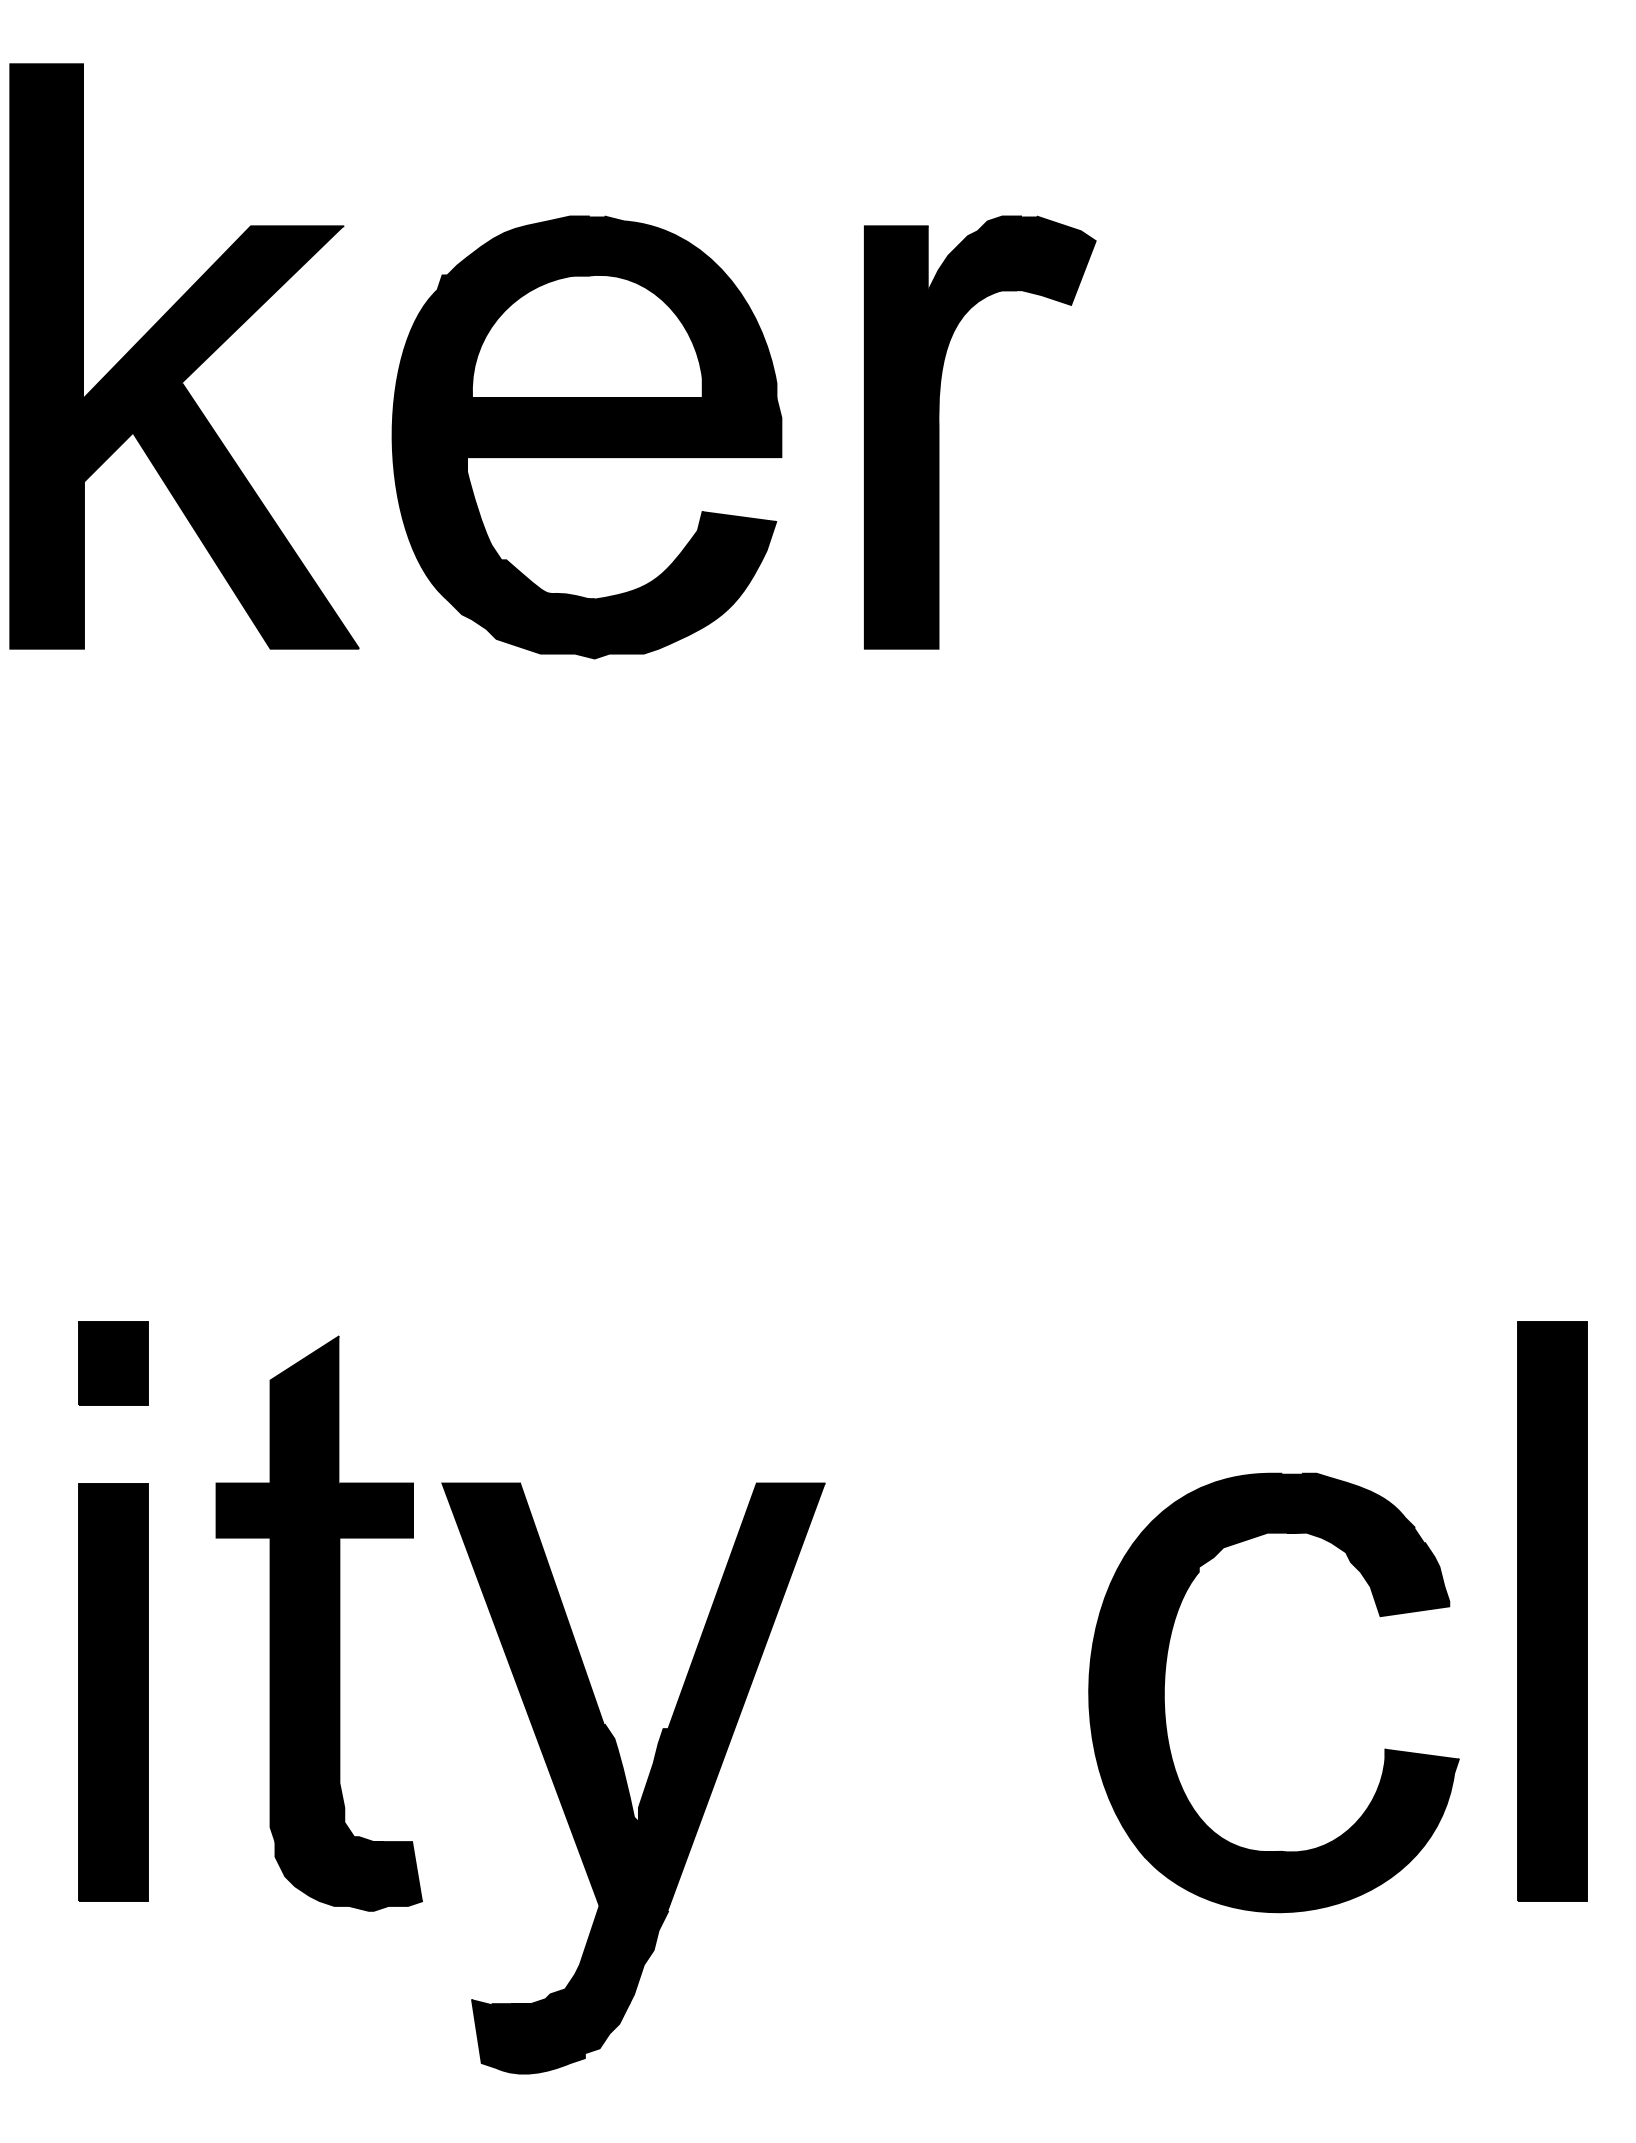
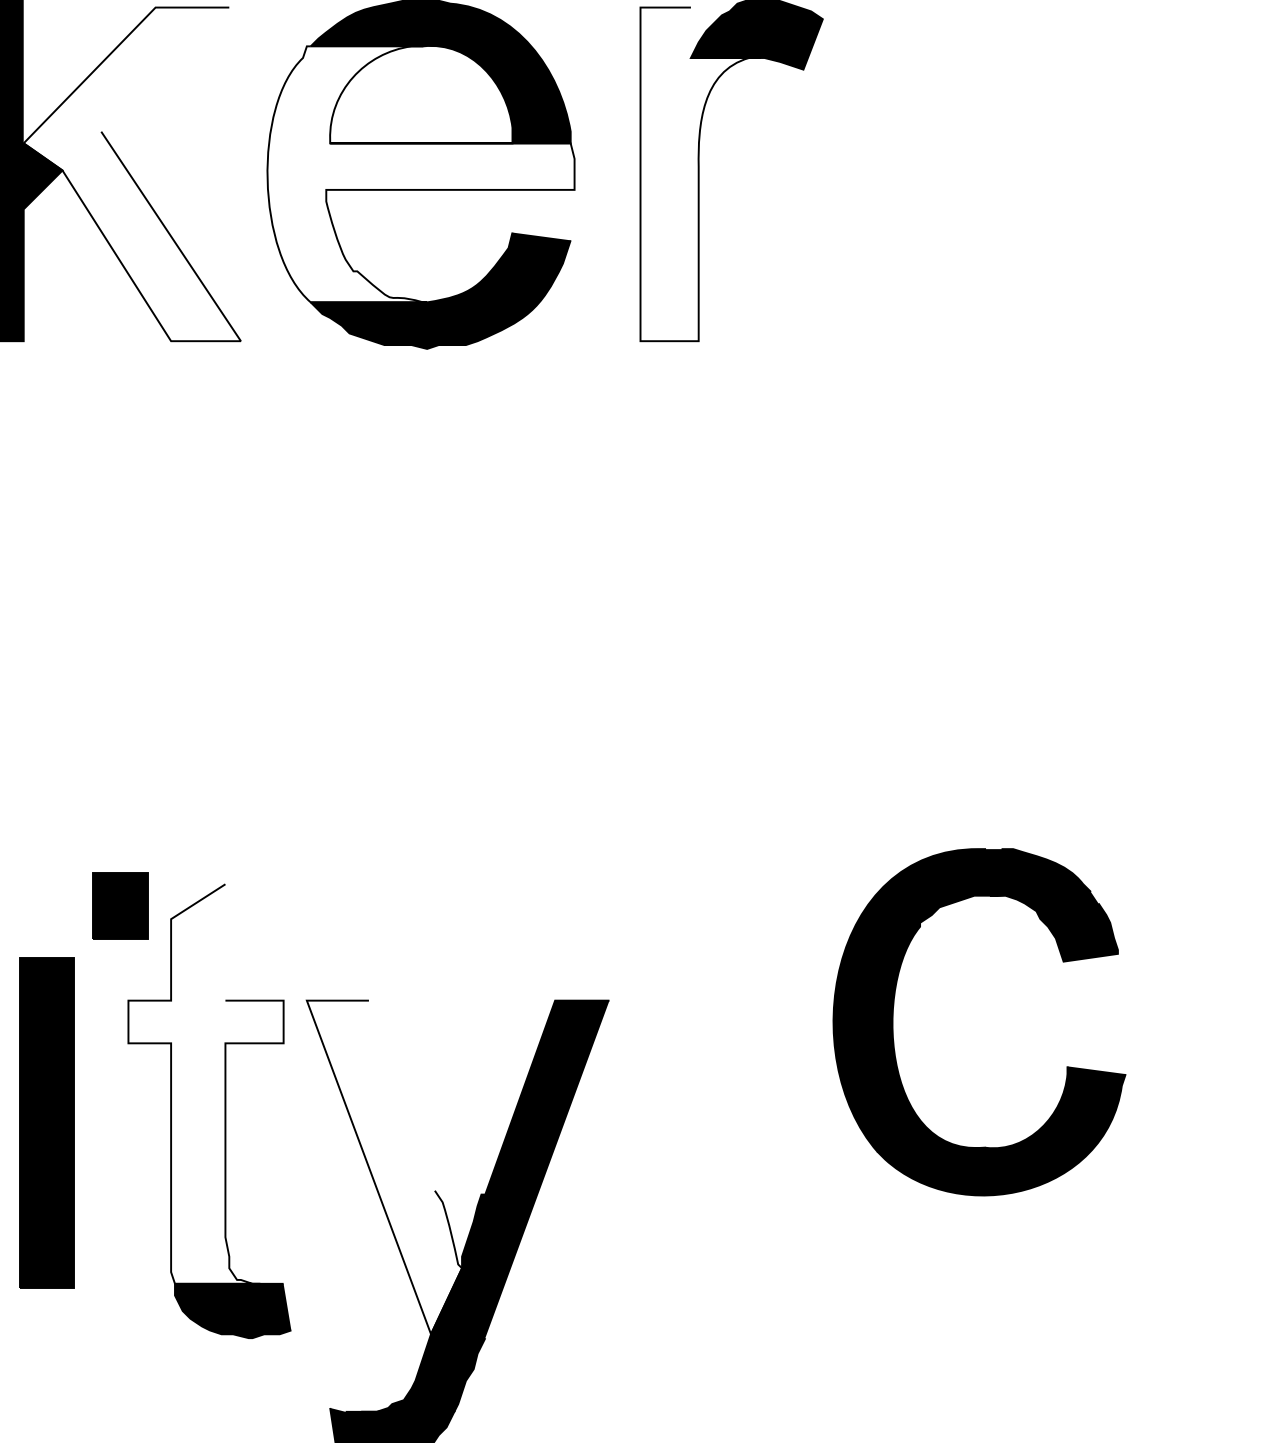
fill: (221, 437) -> (132, 174), removed
fill: (586, 437) -> (420, 174), removed
fill: (940, 437) -> (700, 174), removed
part: (113, 1363) -> (120, 905), moved
fill: (314, 1589) -> (205, 1084), removed
part: (1552, 1611) -> (1183, 1101), removed
part: (1165, 1681) -> (893, 1013), moved
part: (113, 1692) -> (47, 1123), moved
fill: (540, 1694) -> (384, 1167), removed

